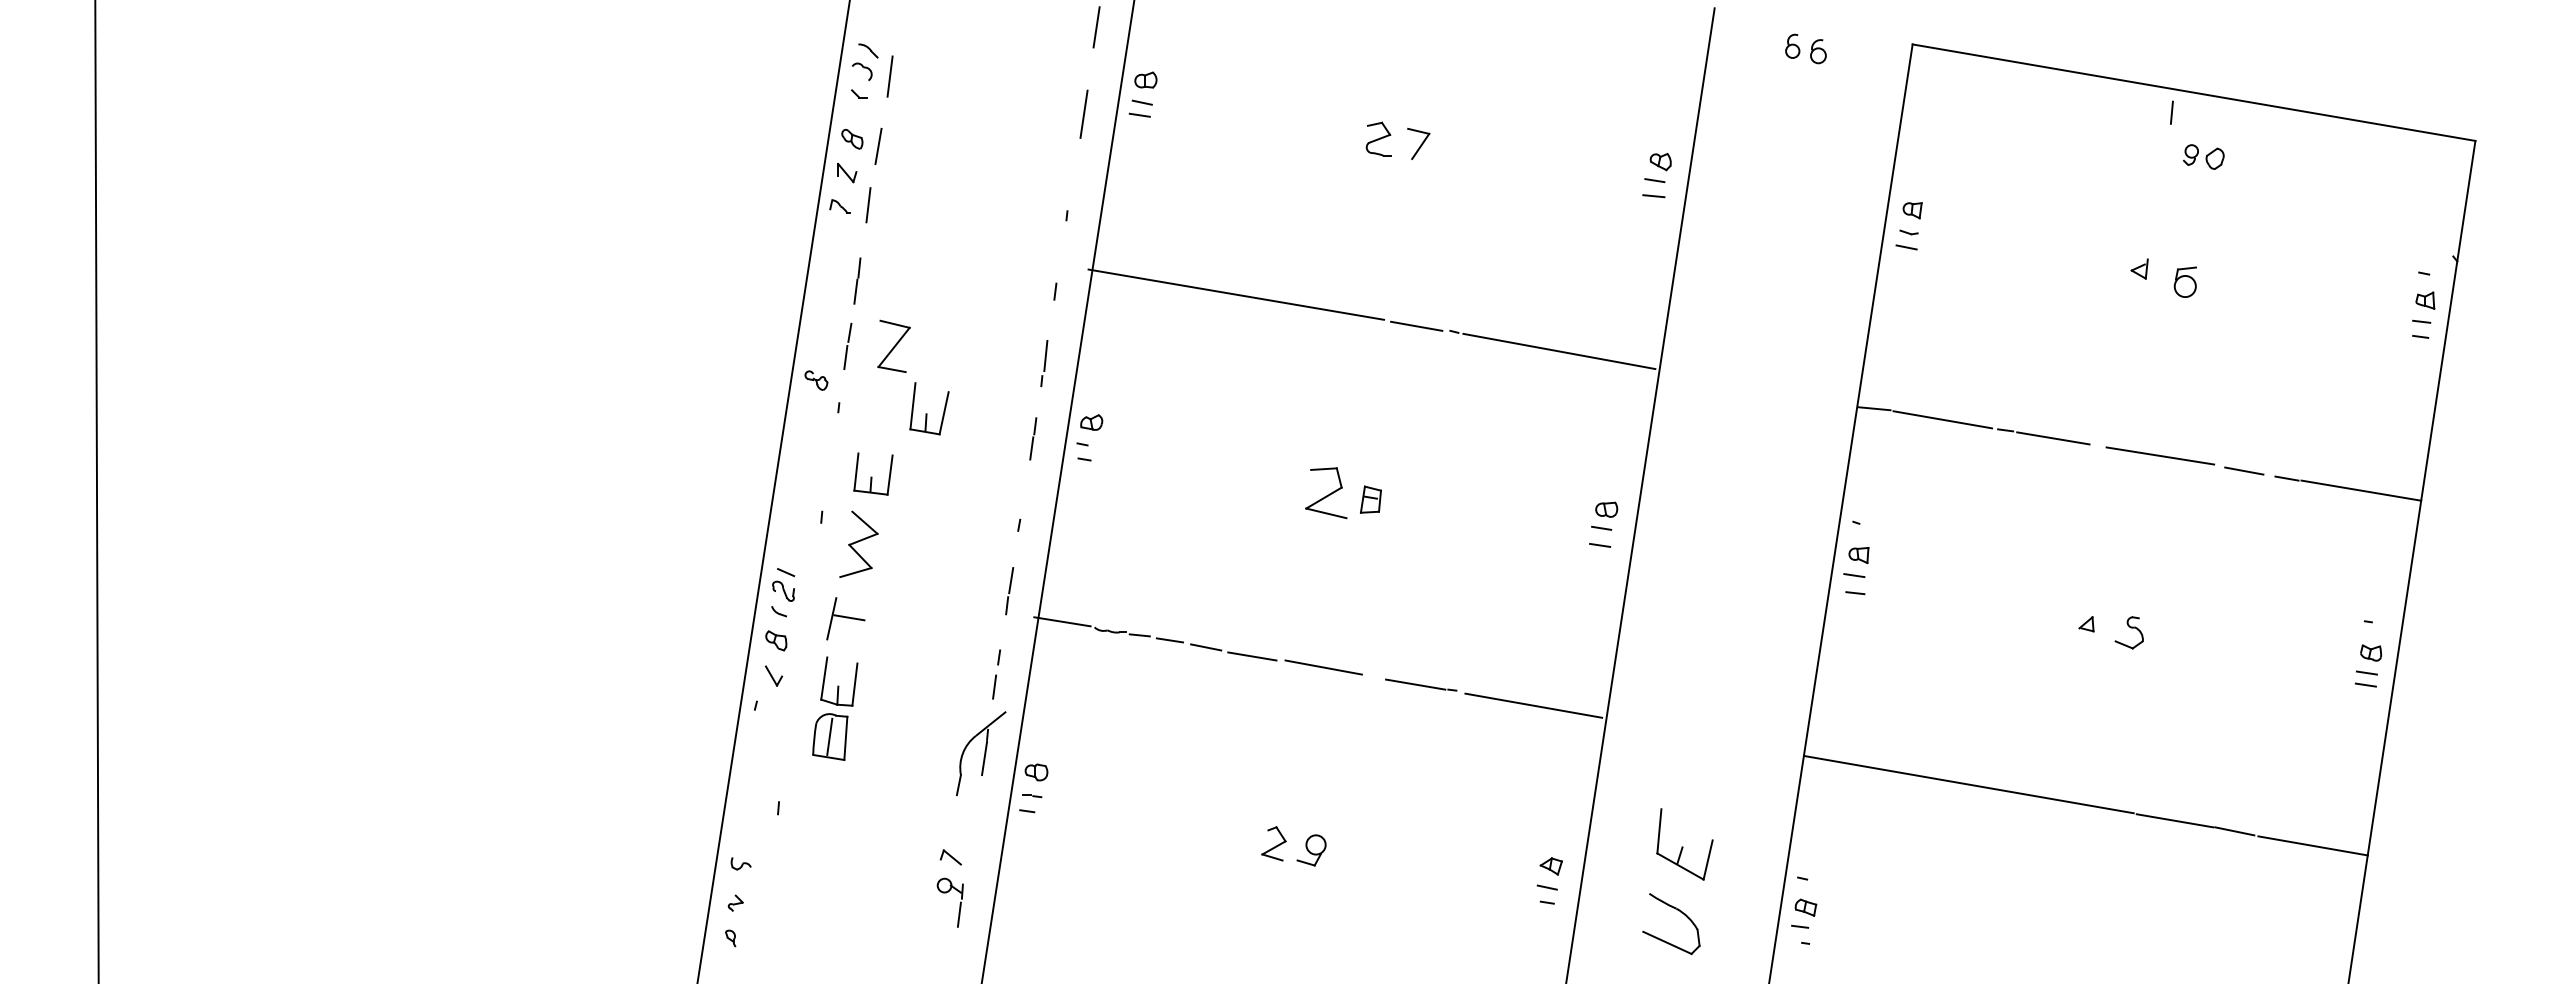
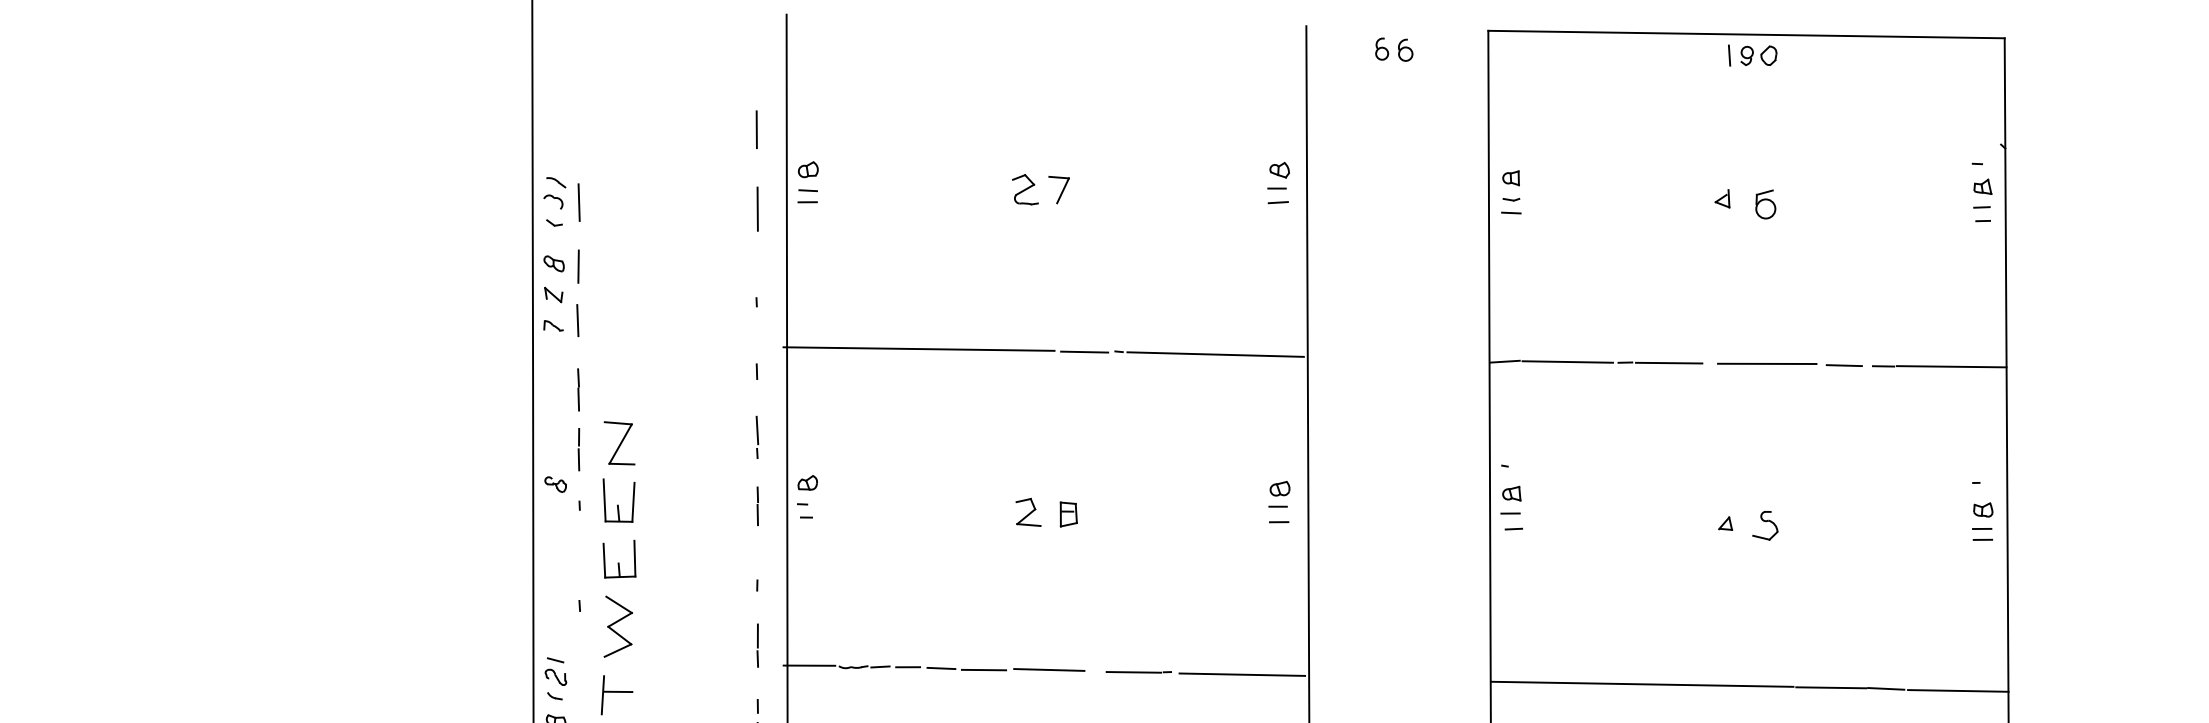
part: (2203, 156) -> (1758, 55), moved
part: (929, 408) -> (619, 500), moved
part: (1325, 492) -> (1026, 513), size x0.62

